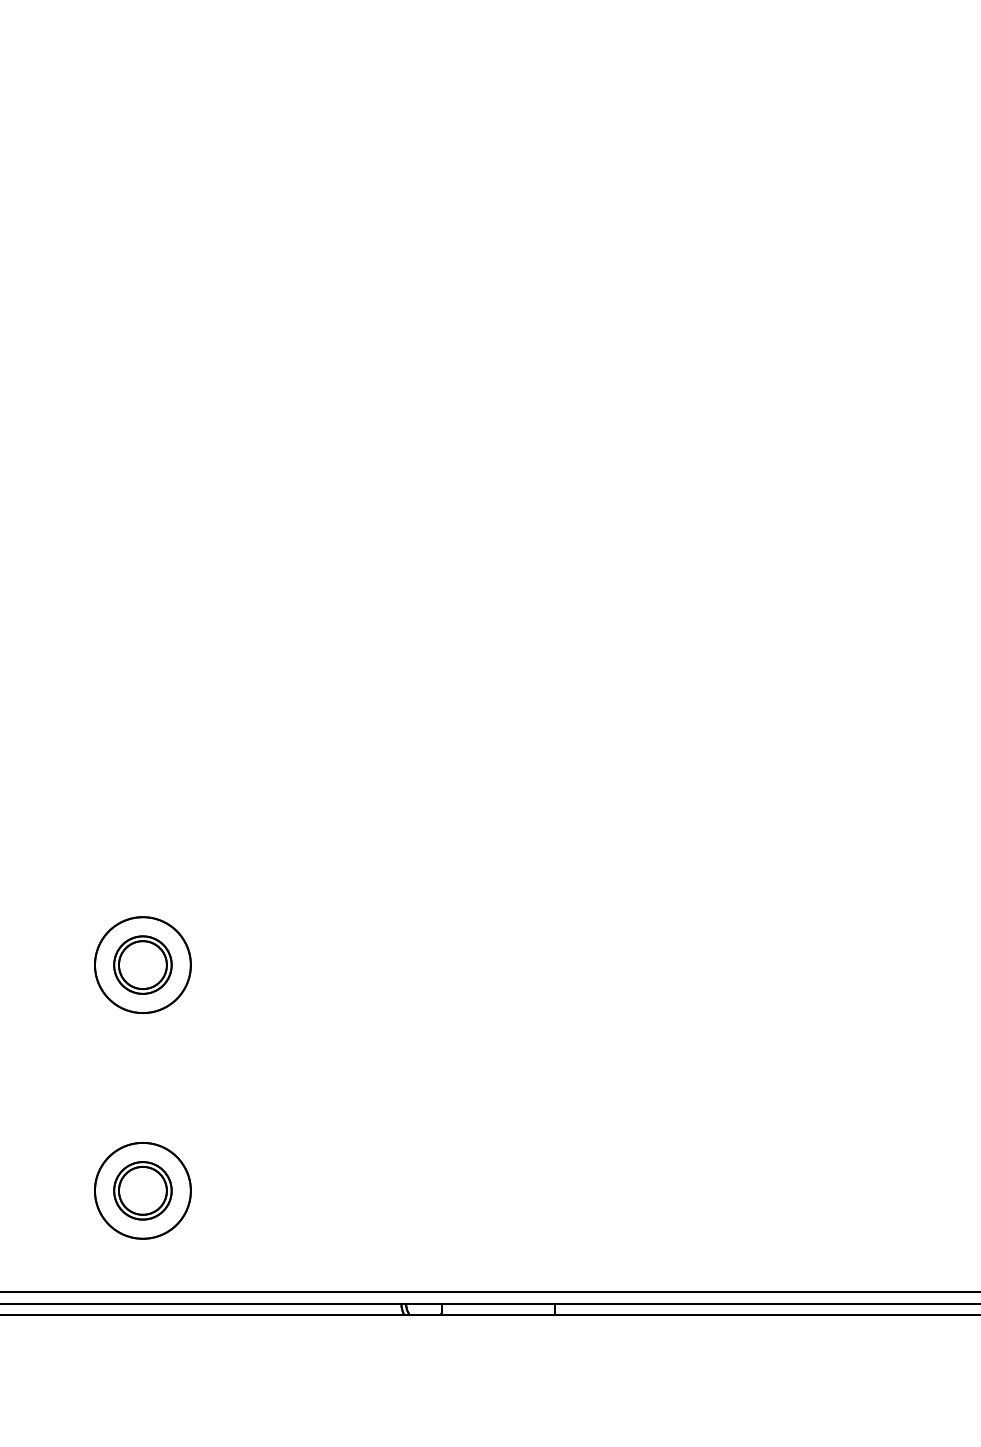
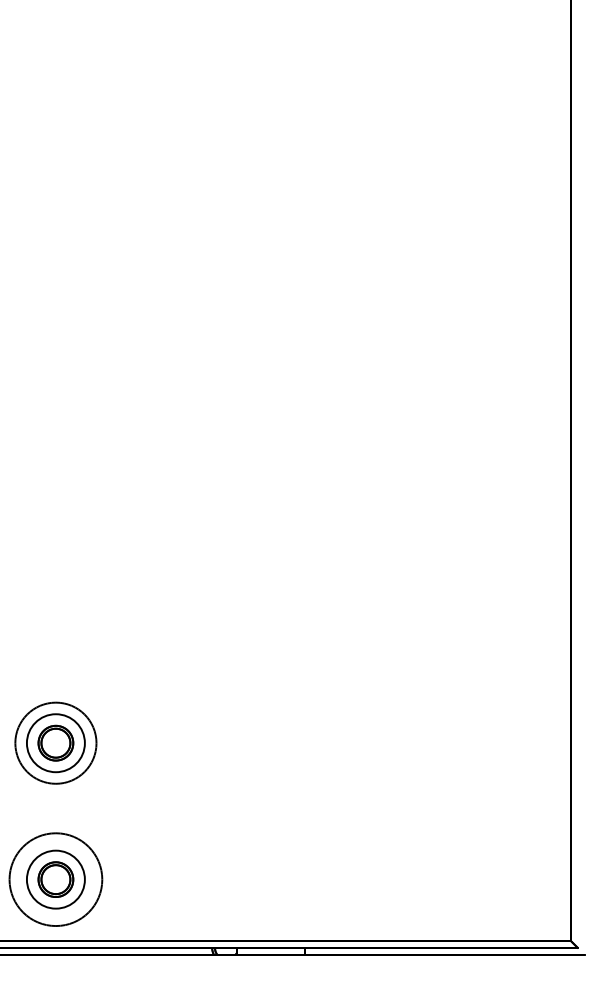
circle: (142, 965) -> (55, 743), size x1.4
circle: (142, 1190) -> (55, 879), size x1.6

